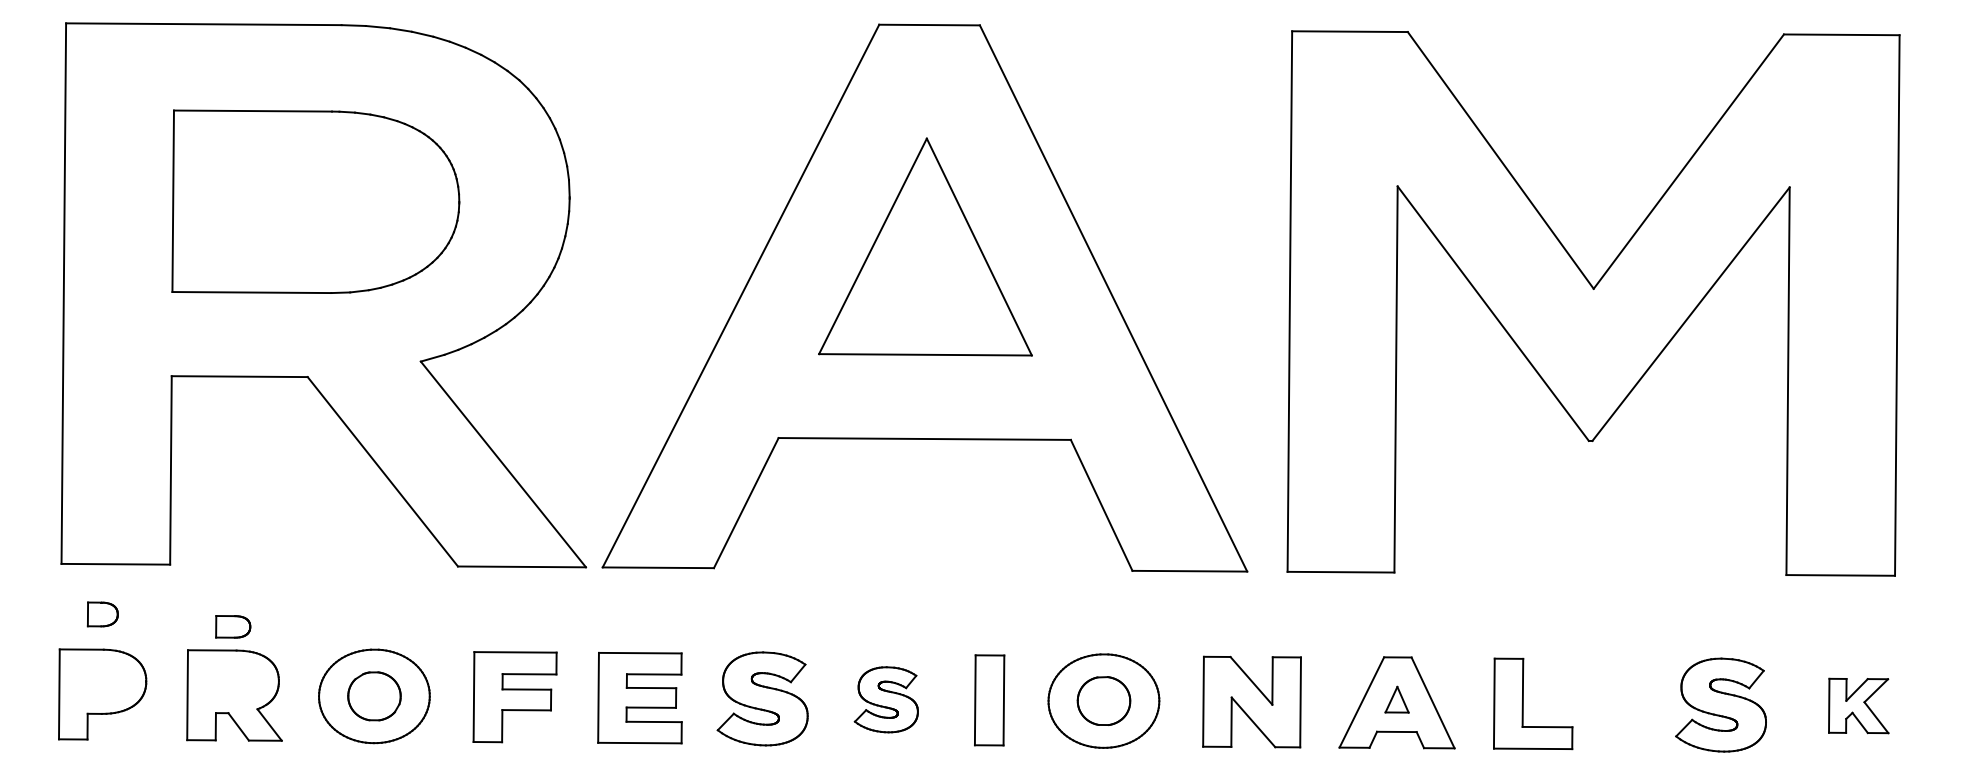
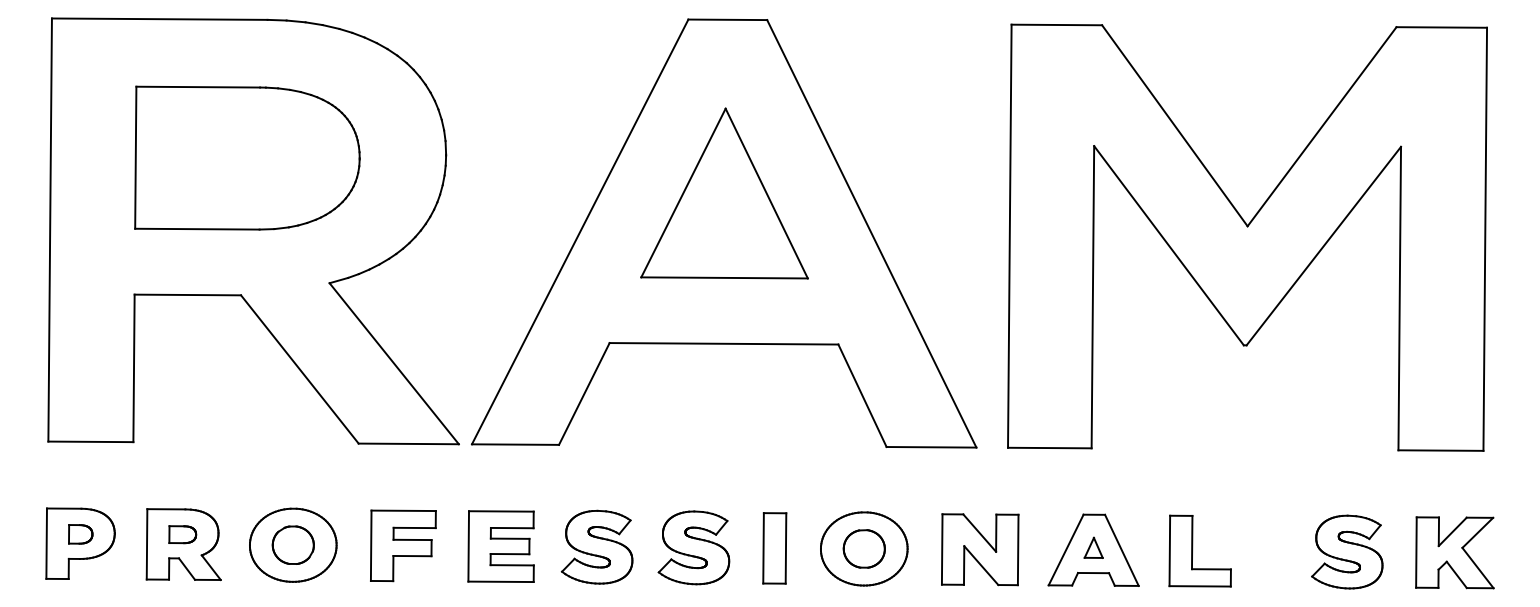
part: (102, 614) -> (80, 534), moved
part: (233, 626) -> (182, 534), moved
part: (886, 699) -> (694, 547), size x1.43
part: (1858, 705) -> (1454, 552), size x1.67

